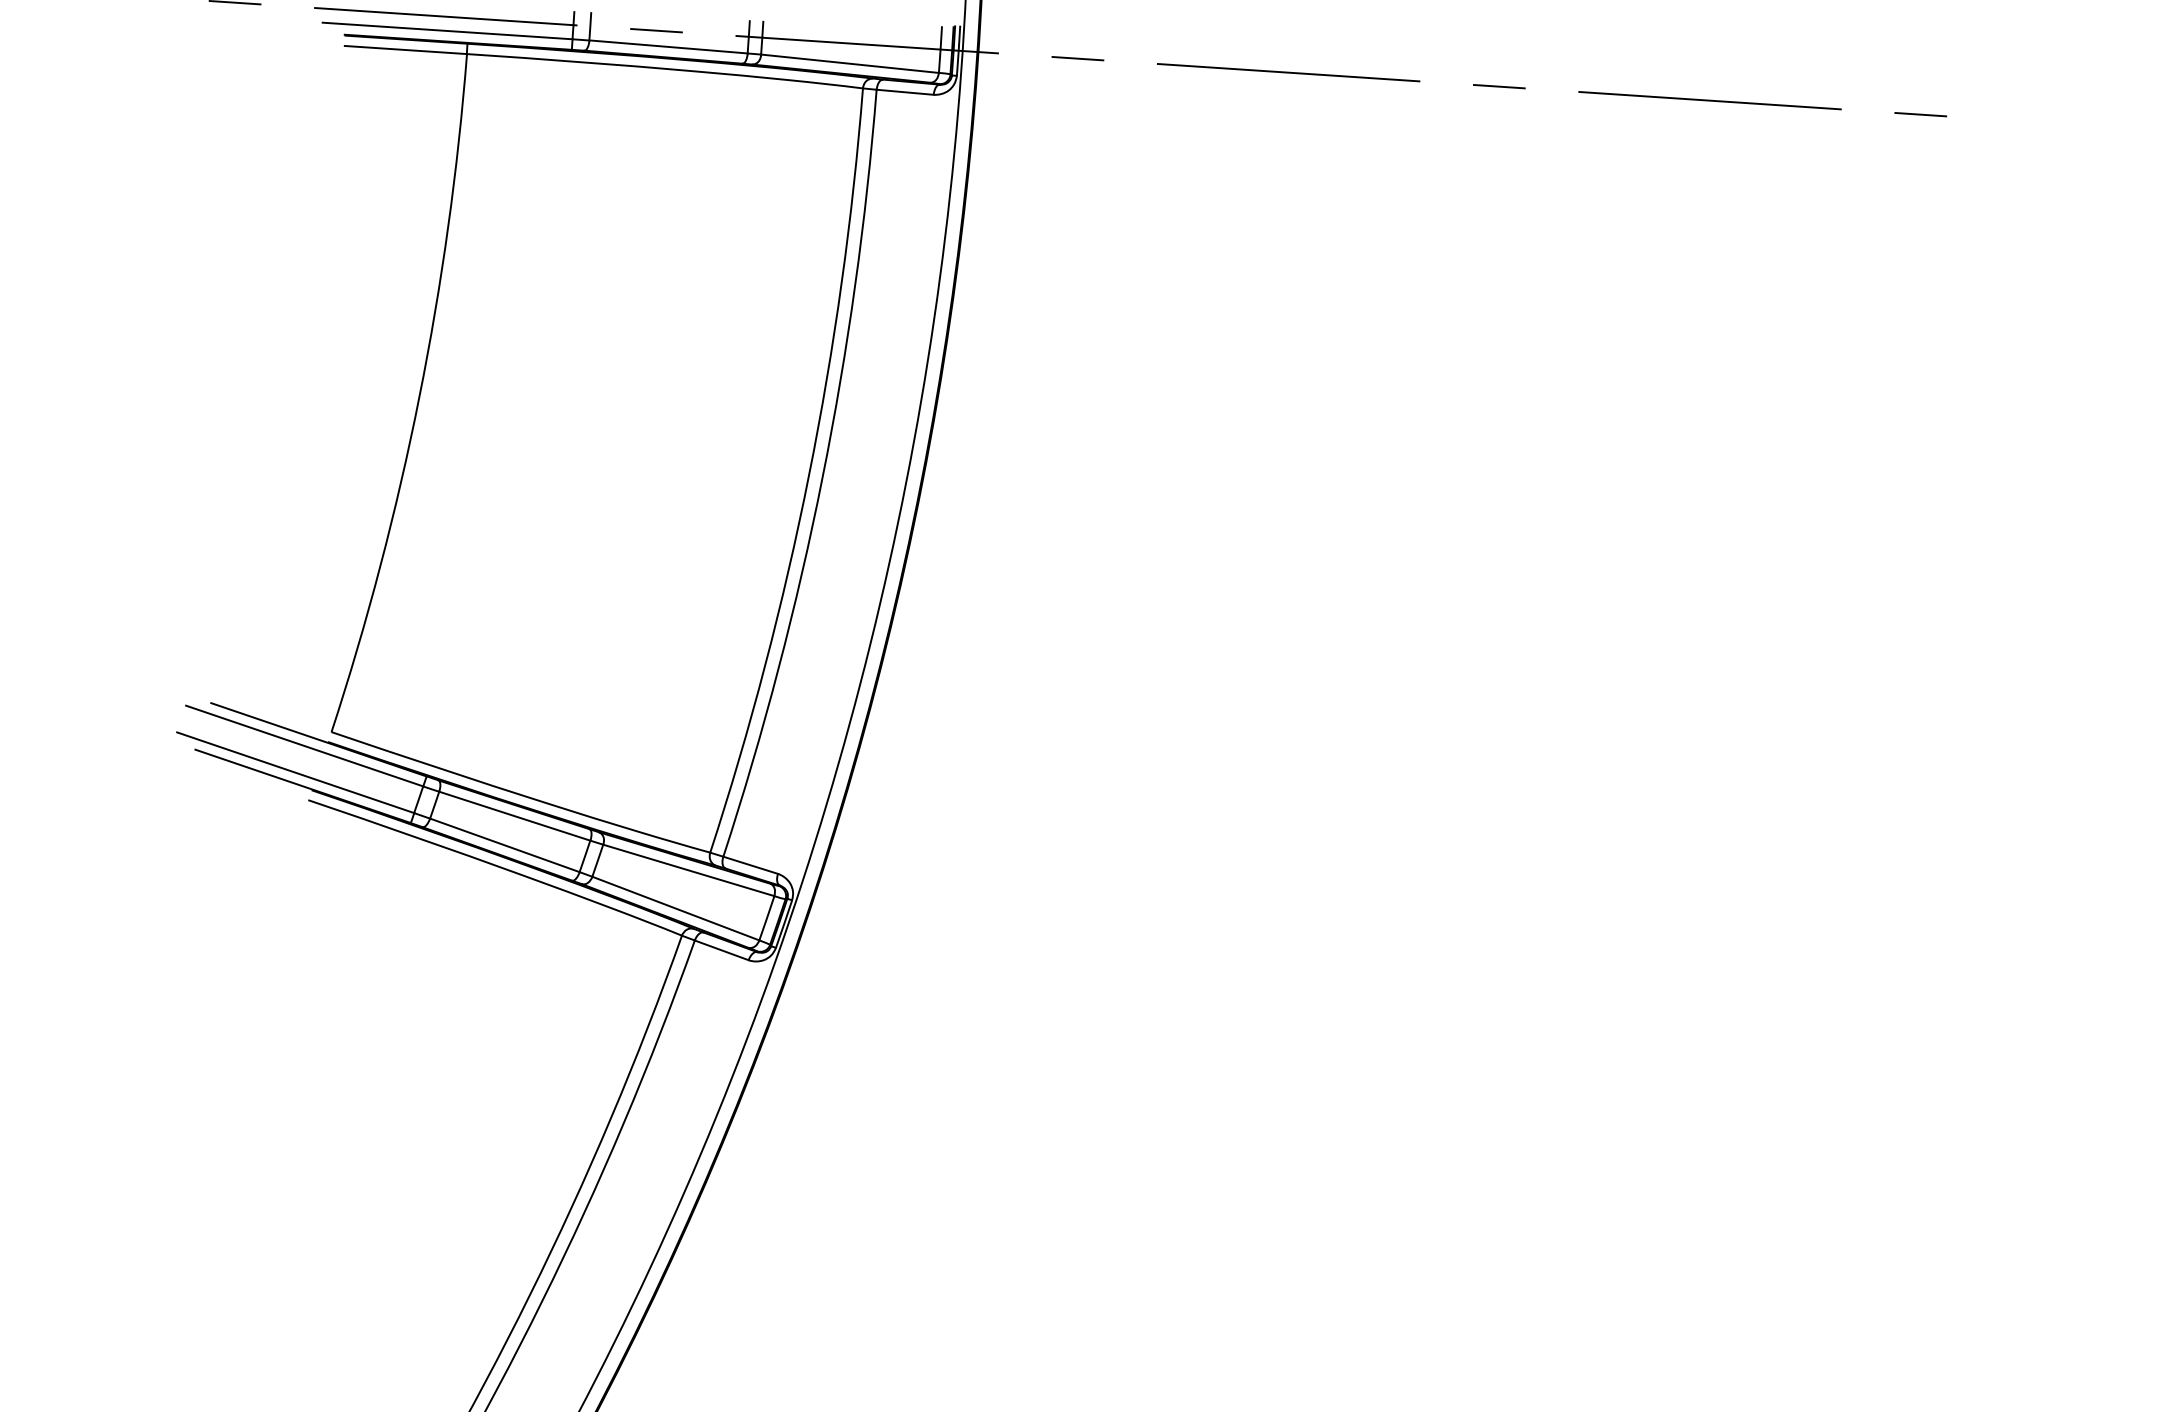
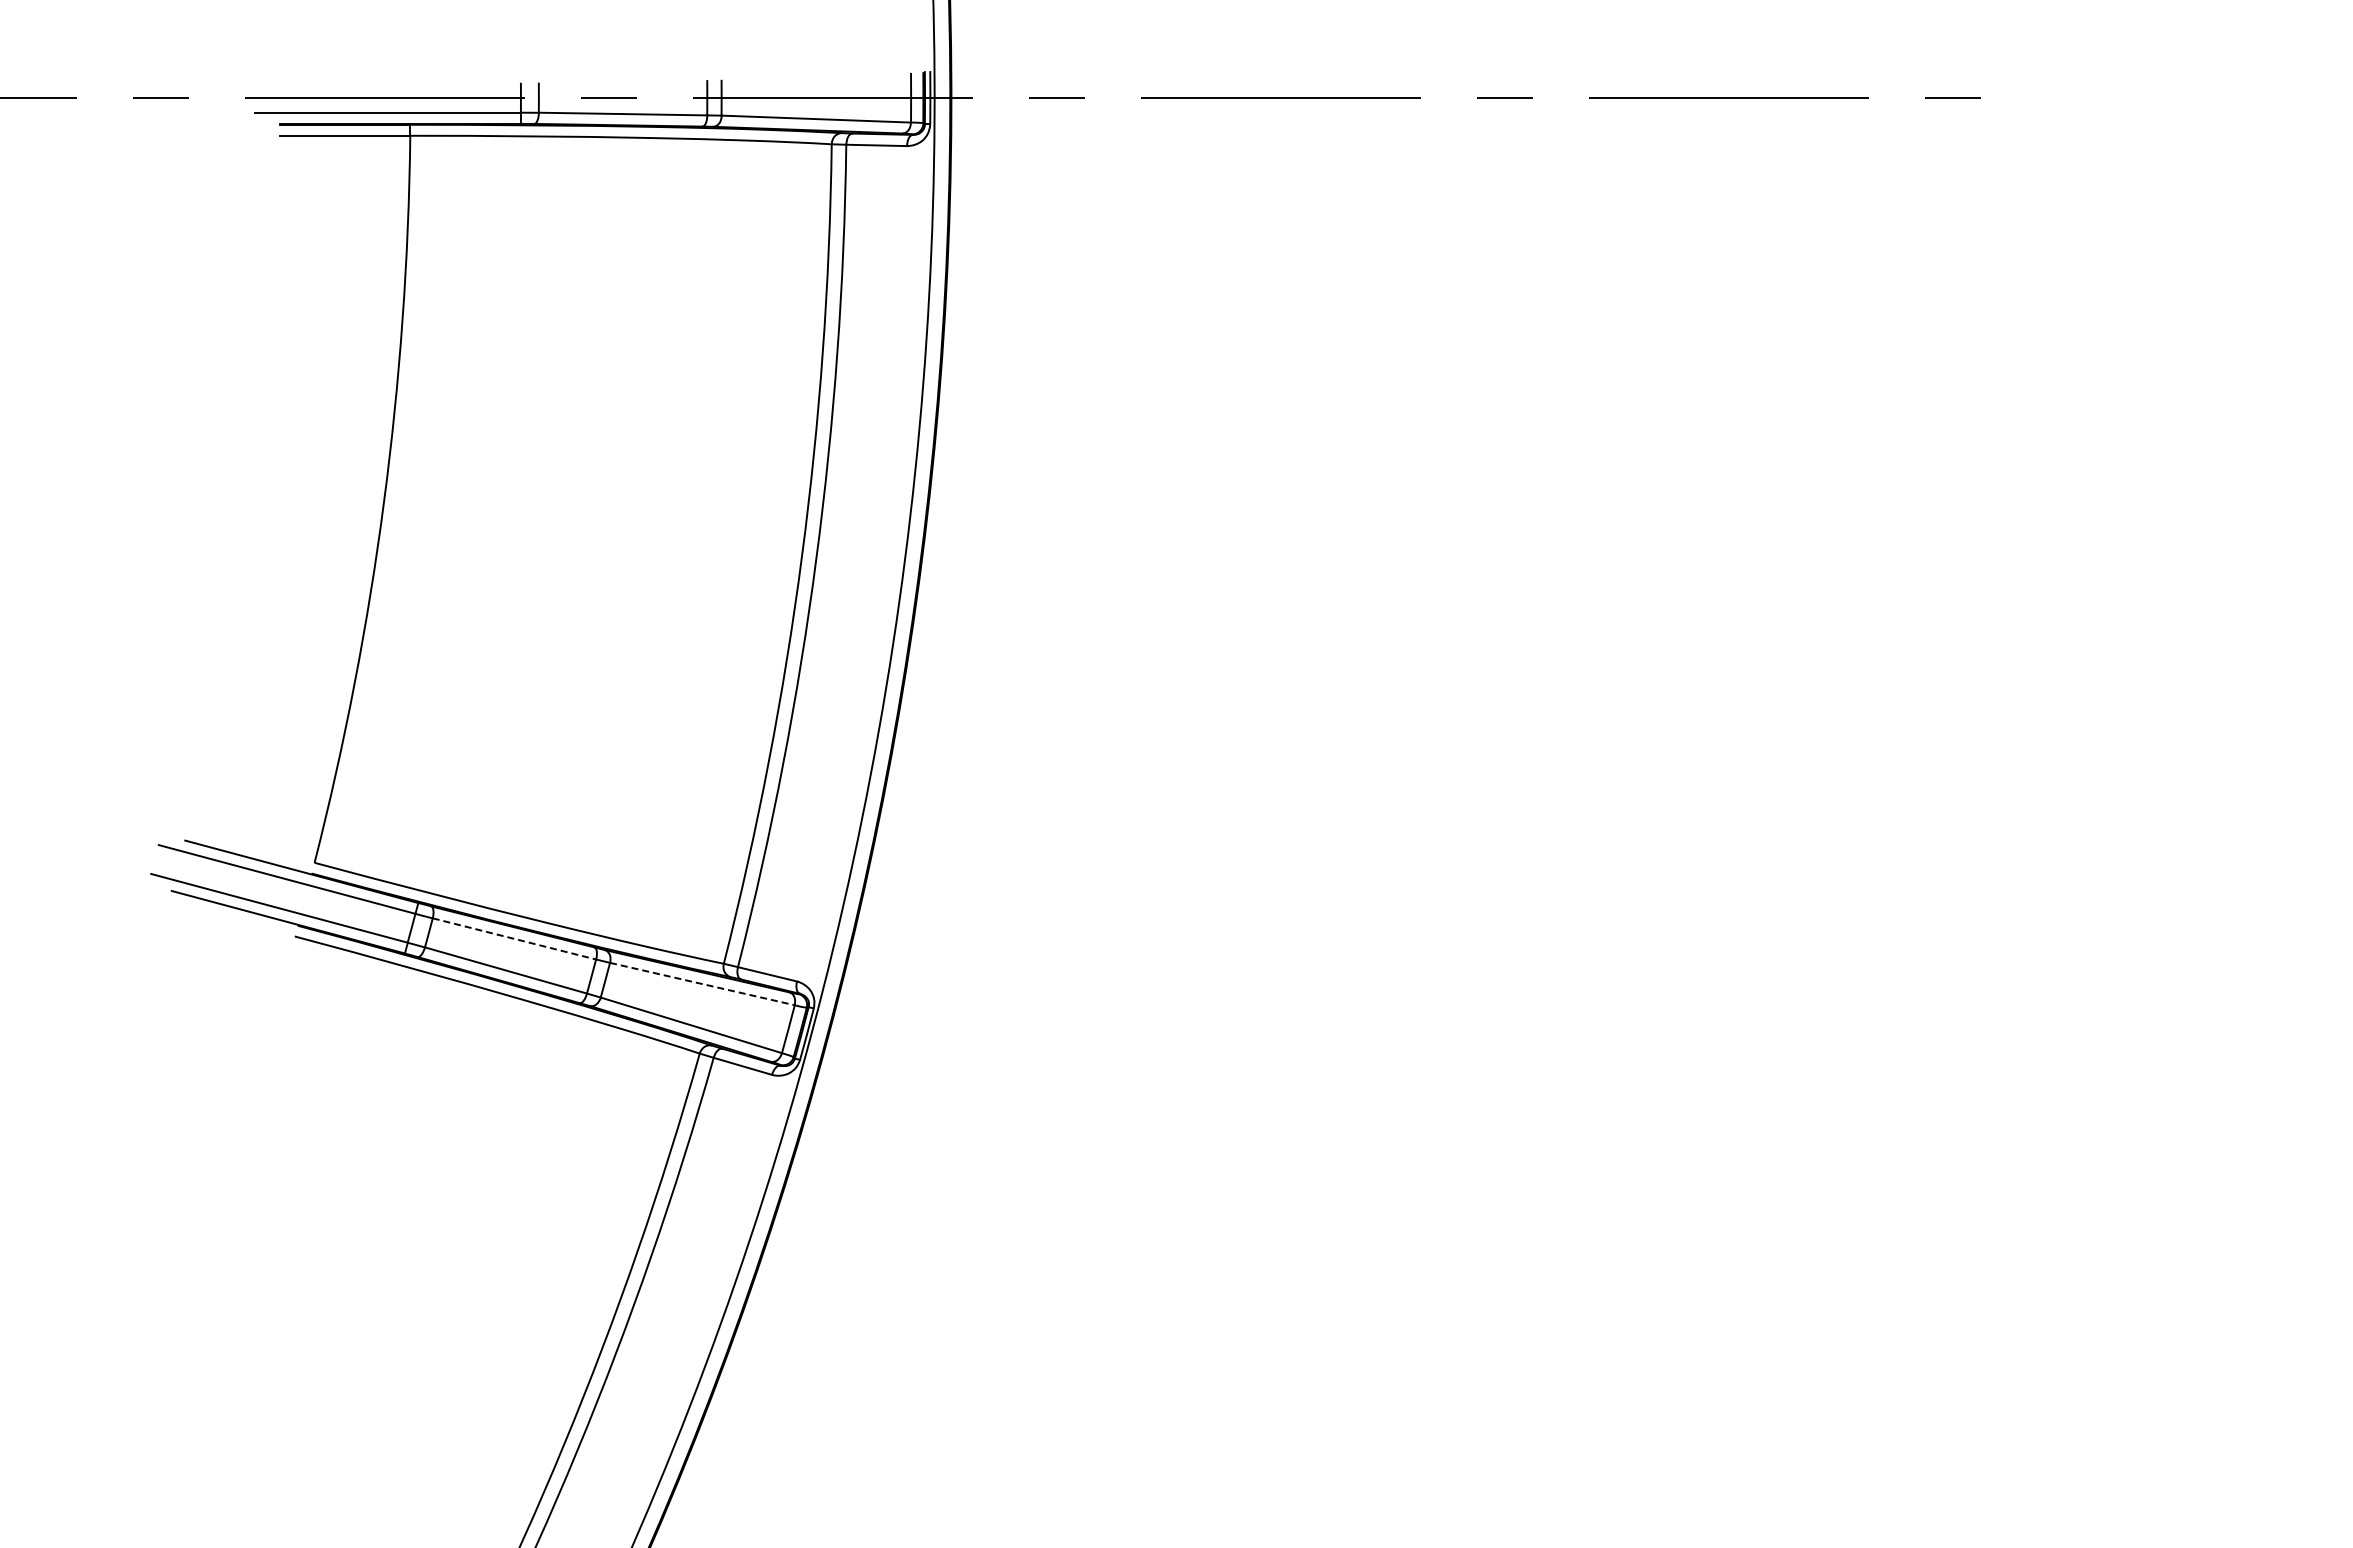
line: (514, 816) -> (514, 939), solid -> dashed
line: (688, 870) -> (702, 984), solid -> dashed

